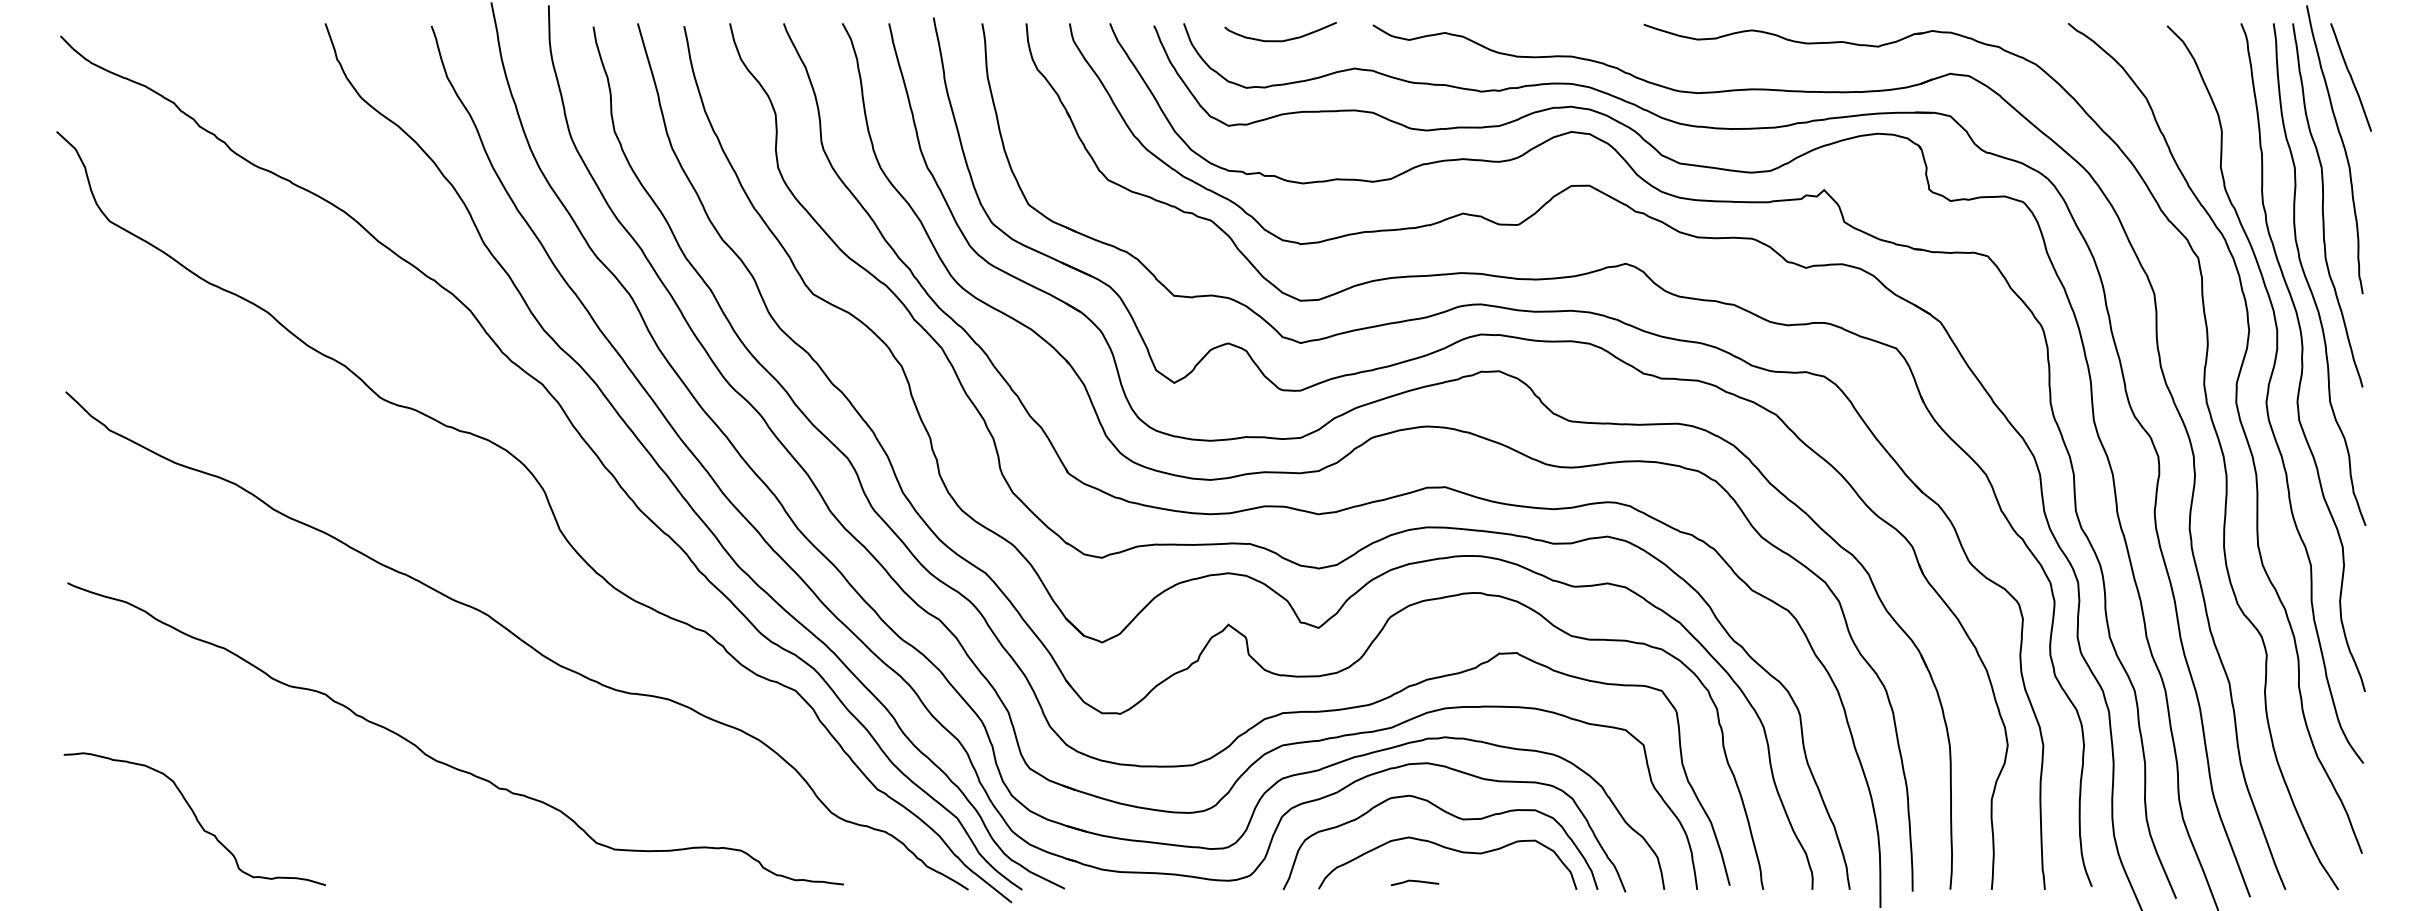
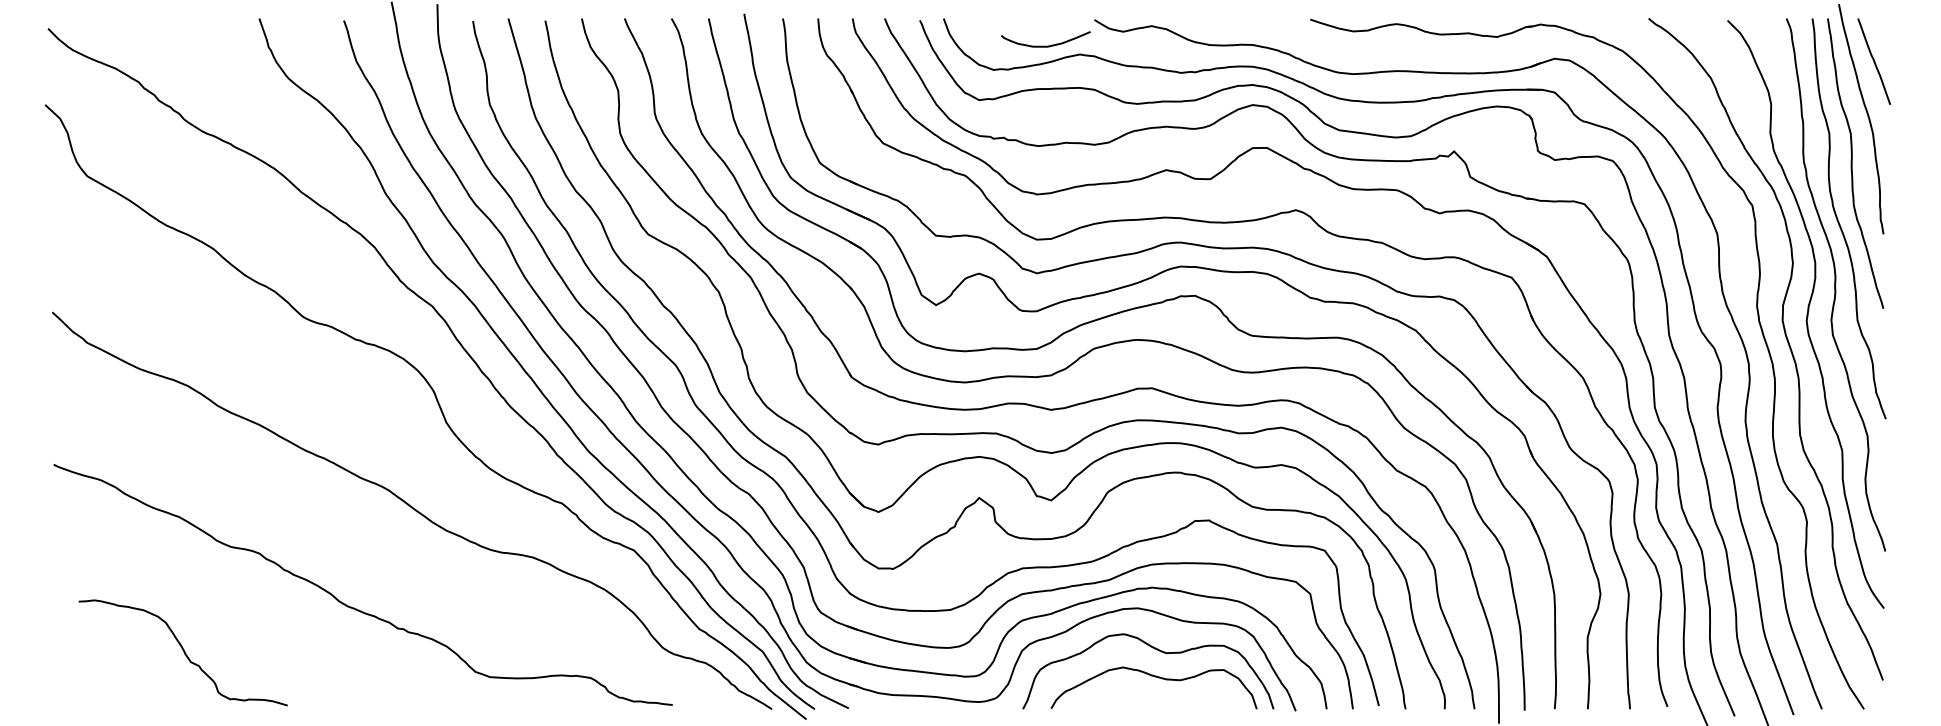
curve: (1280, 39) -> (1045, 45), moved
curve: (195, 818) -> (183, 652), moved
line: (1414, 882) -> (1127, 703), removed

